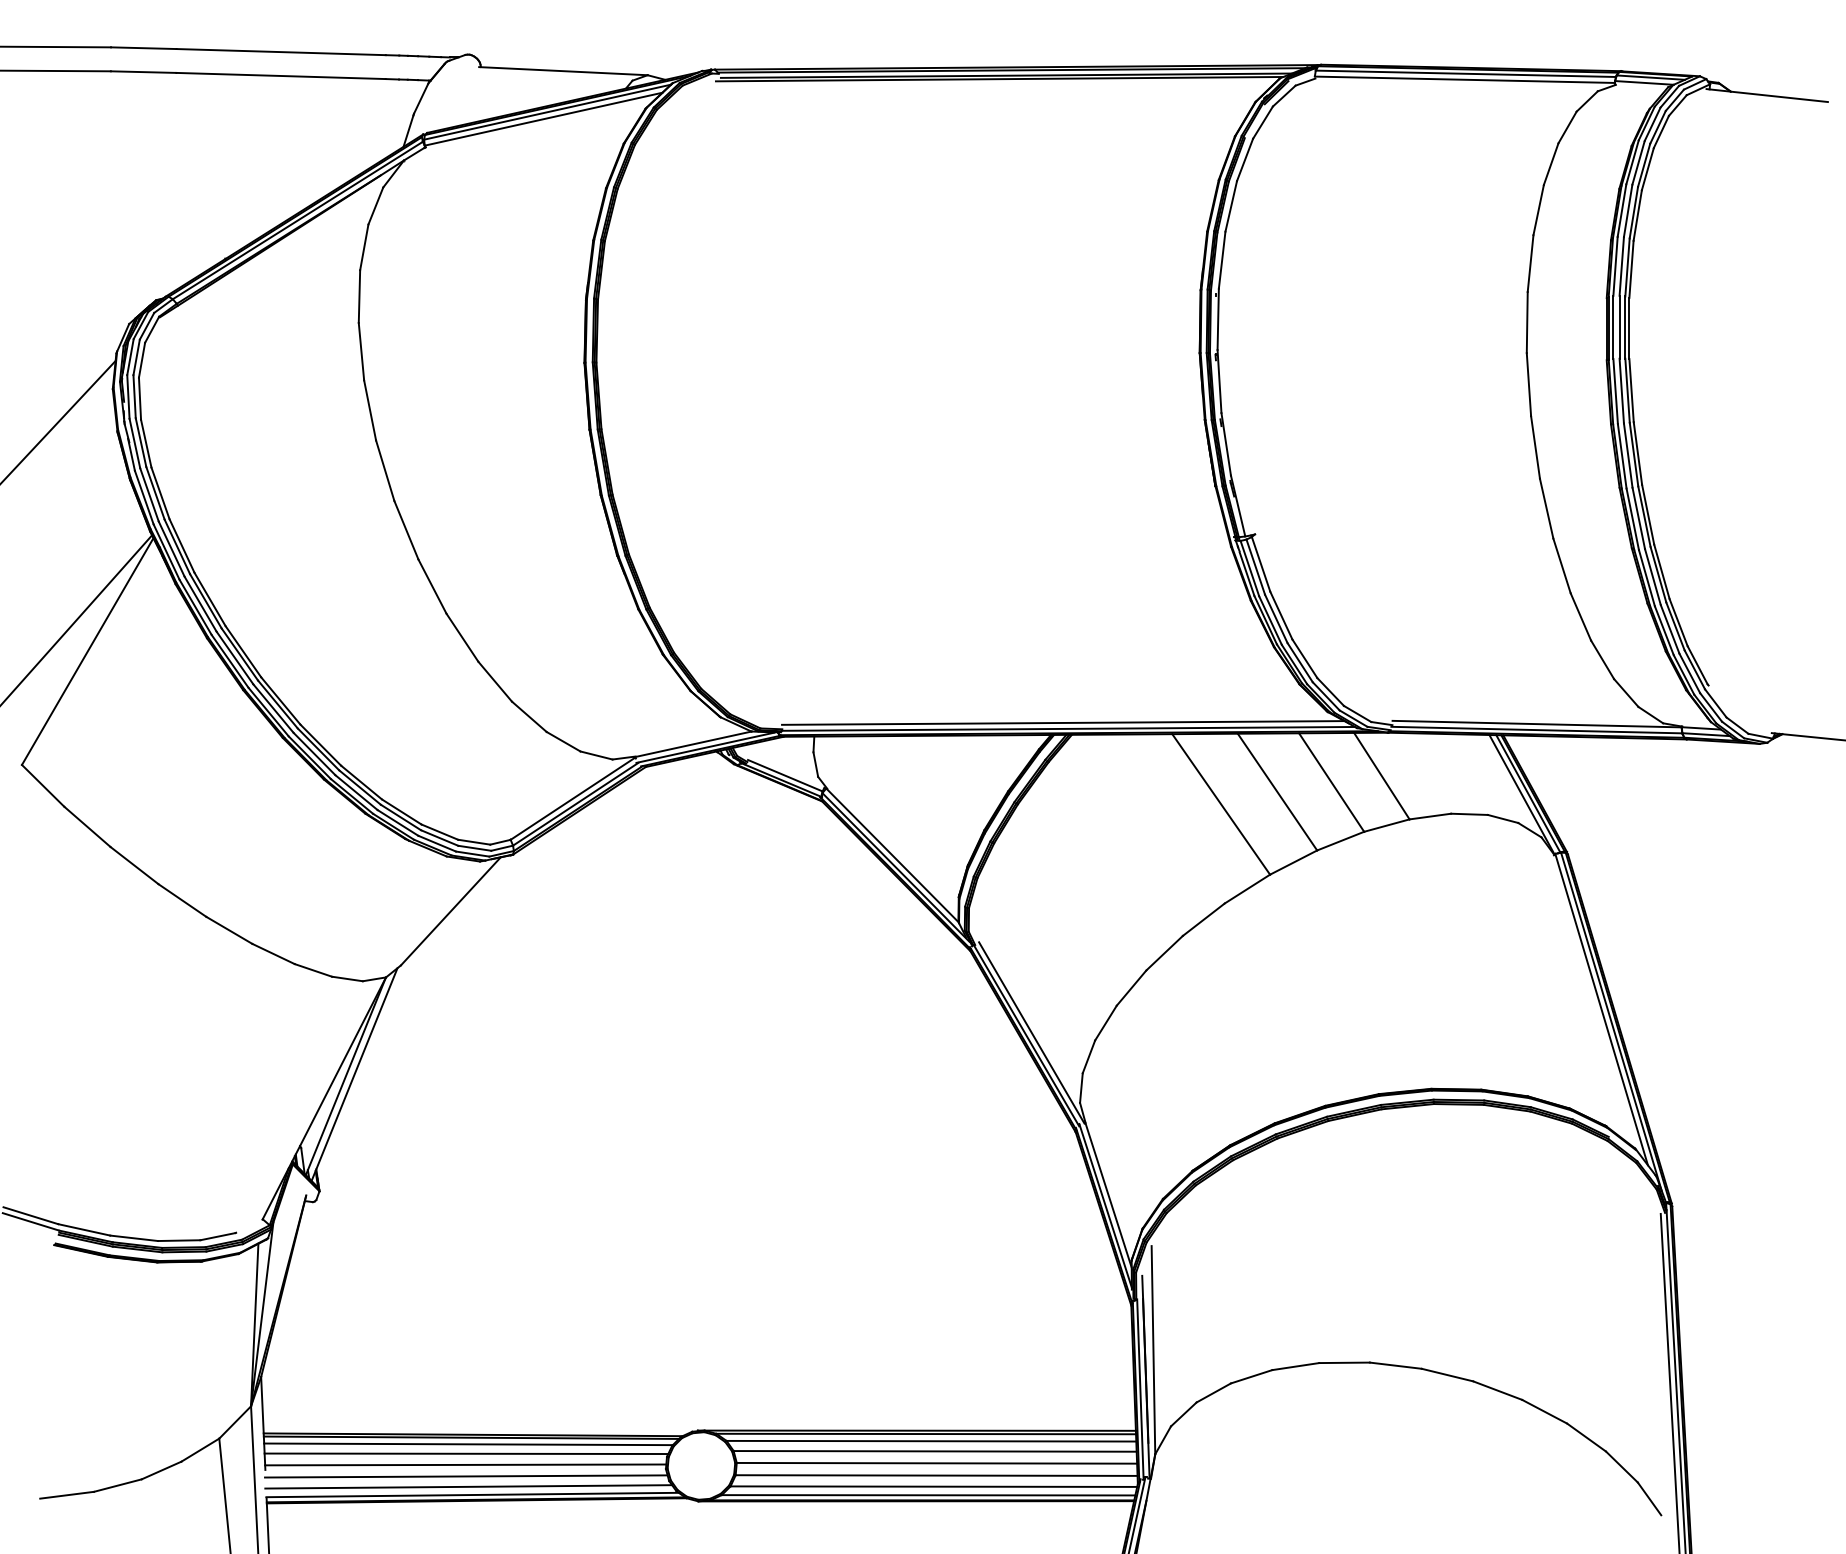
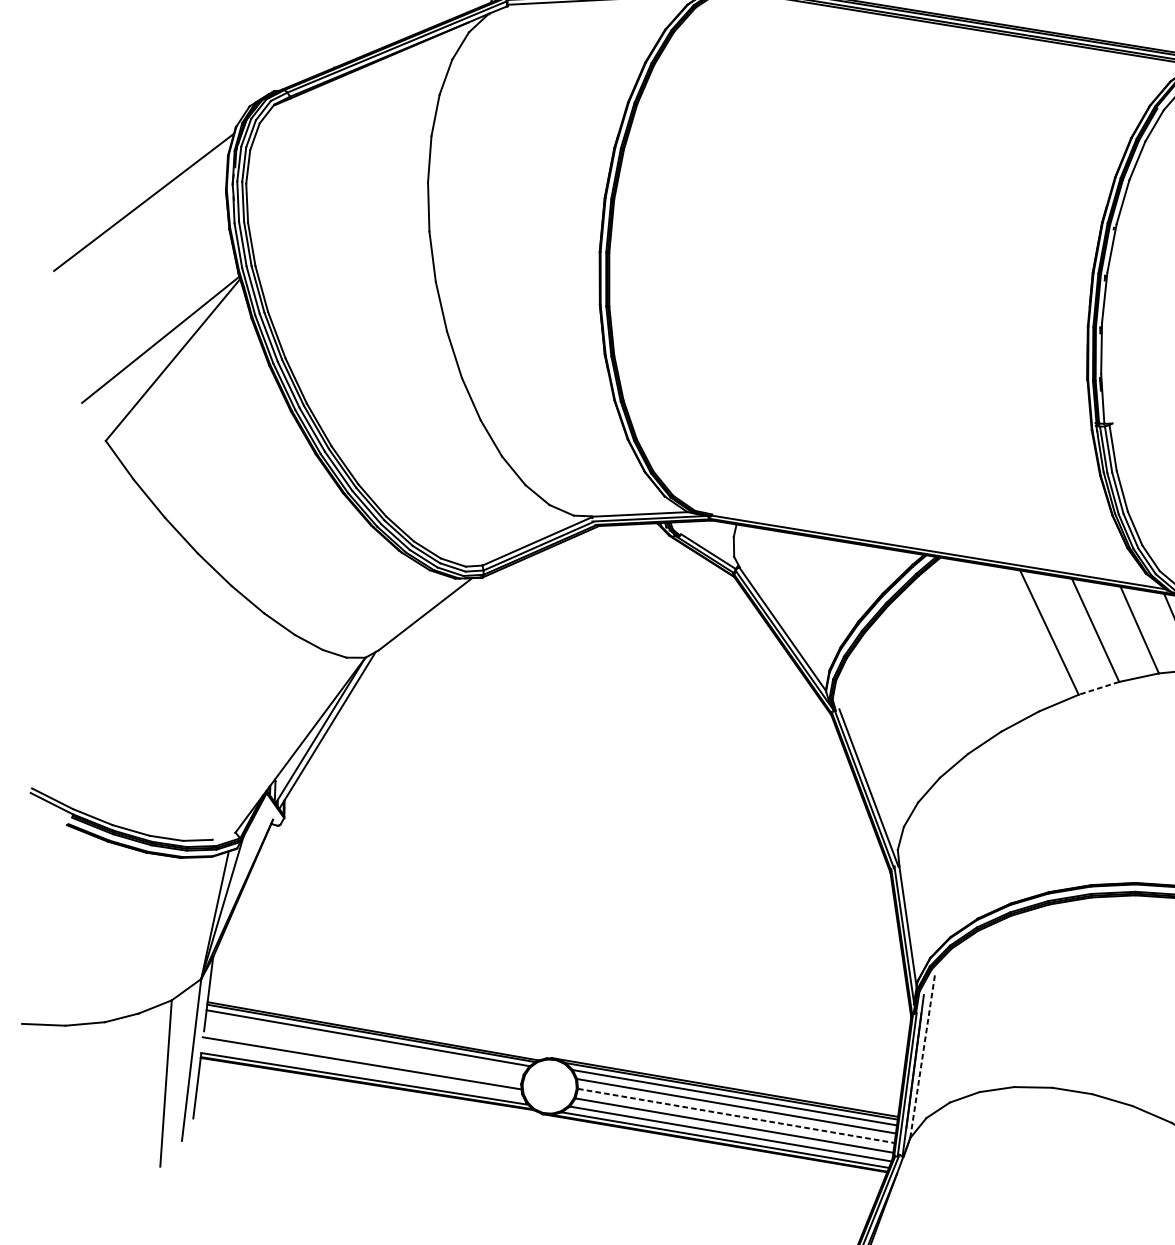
line: (1063, 722) -> (935, 546), removed
line: (1293, 862) -> (1098, 688), solid -> dashed
line: (1153, 1349) -> (922, 1054), solid -> dashed
line: (466, 1453) -> (365, 1045), removed
line: (937, 1463) -> (736, 1116), solid -> dashed
line: (465, 1464) -> (363, 1053), removed
line: (468, 1486) -> (362, 1071), removed

